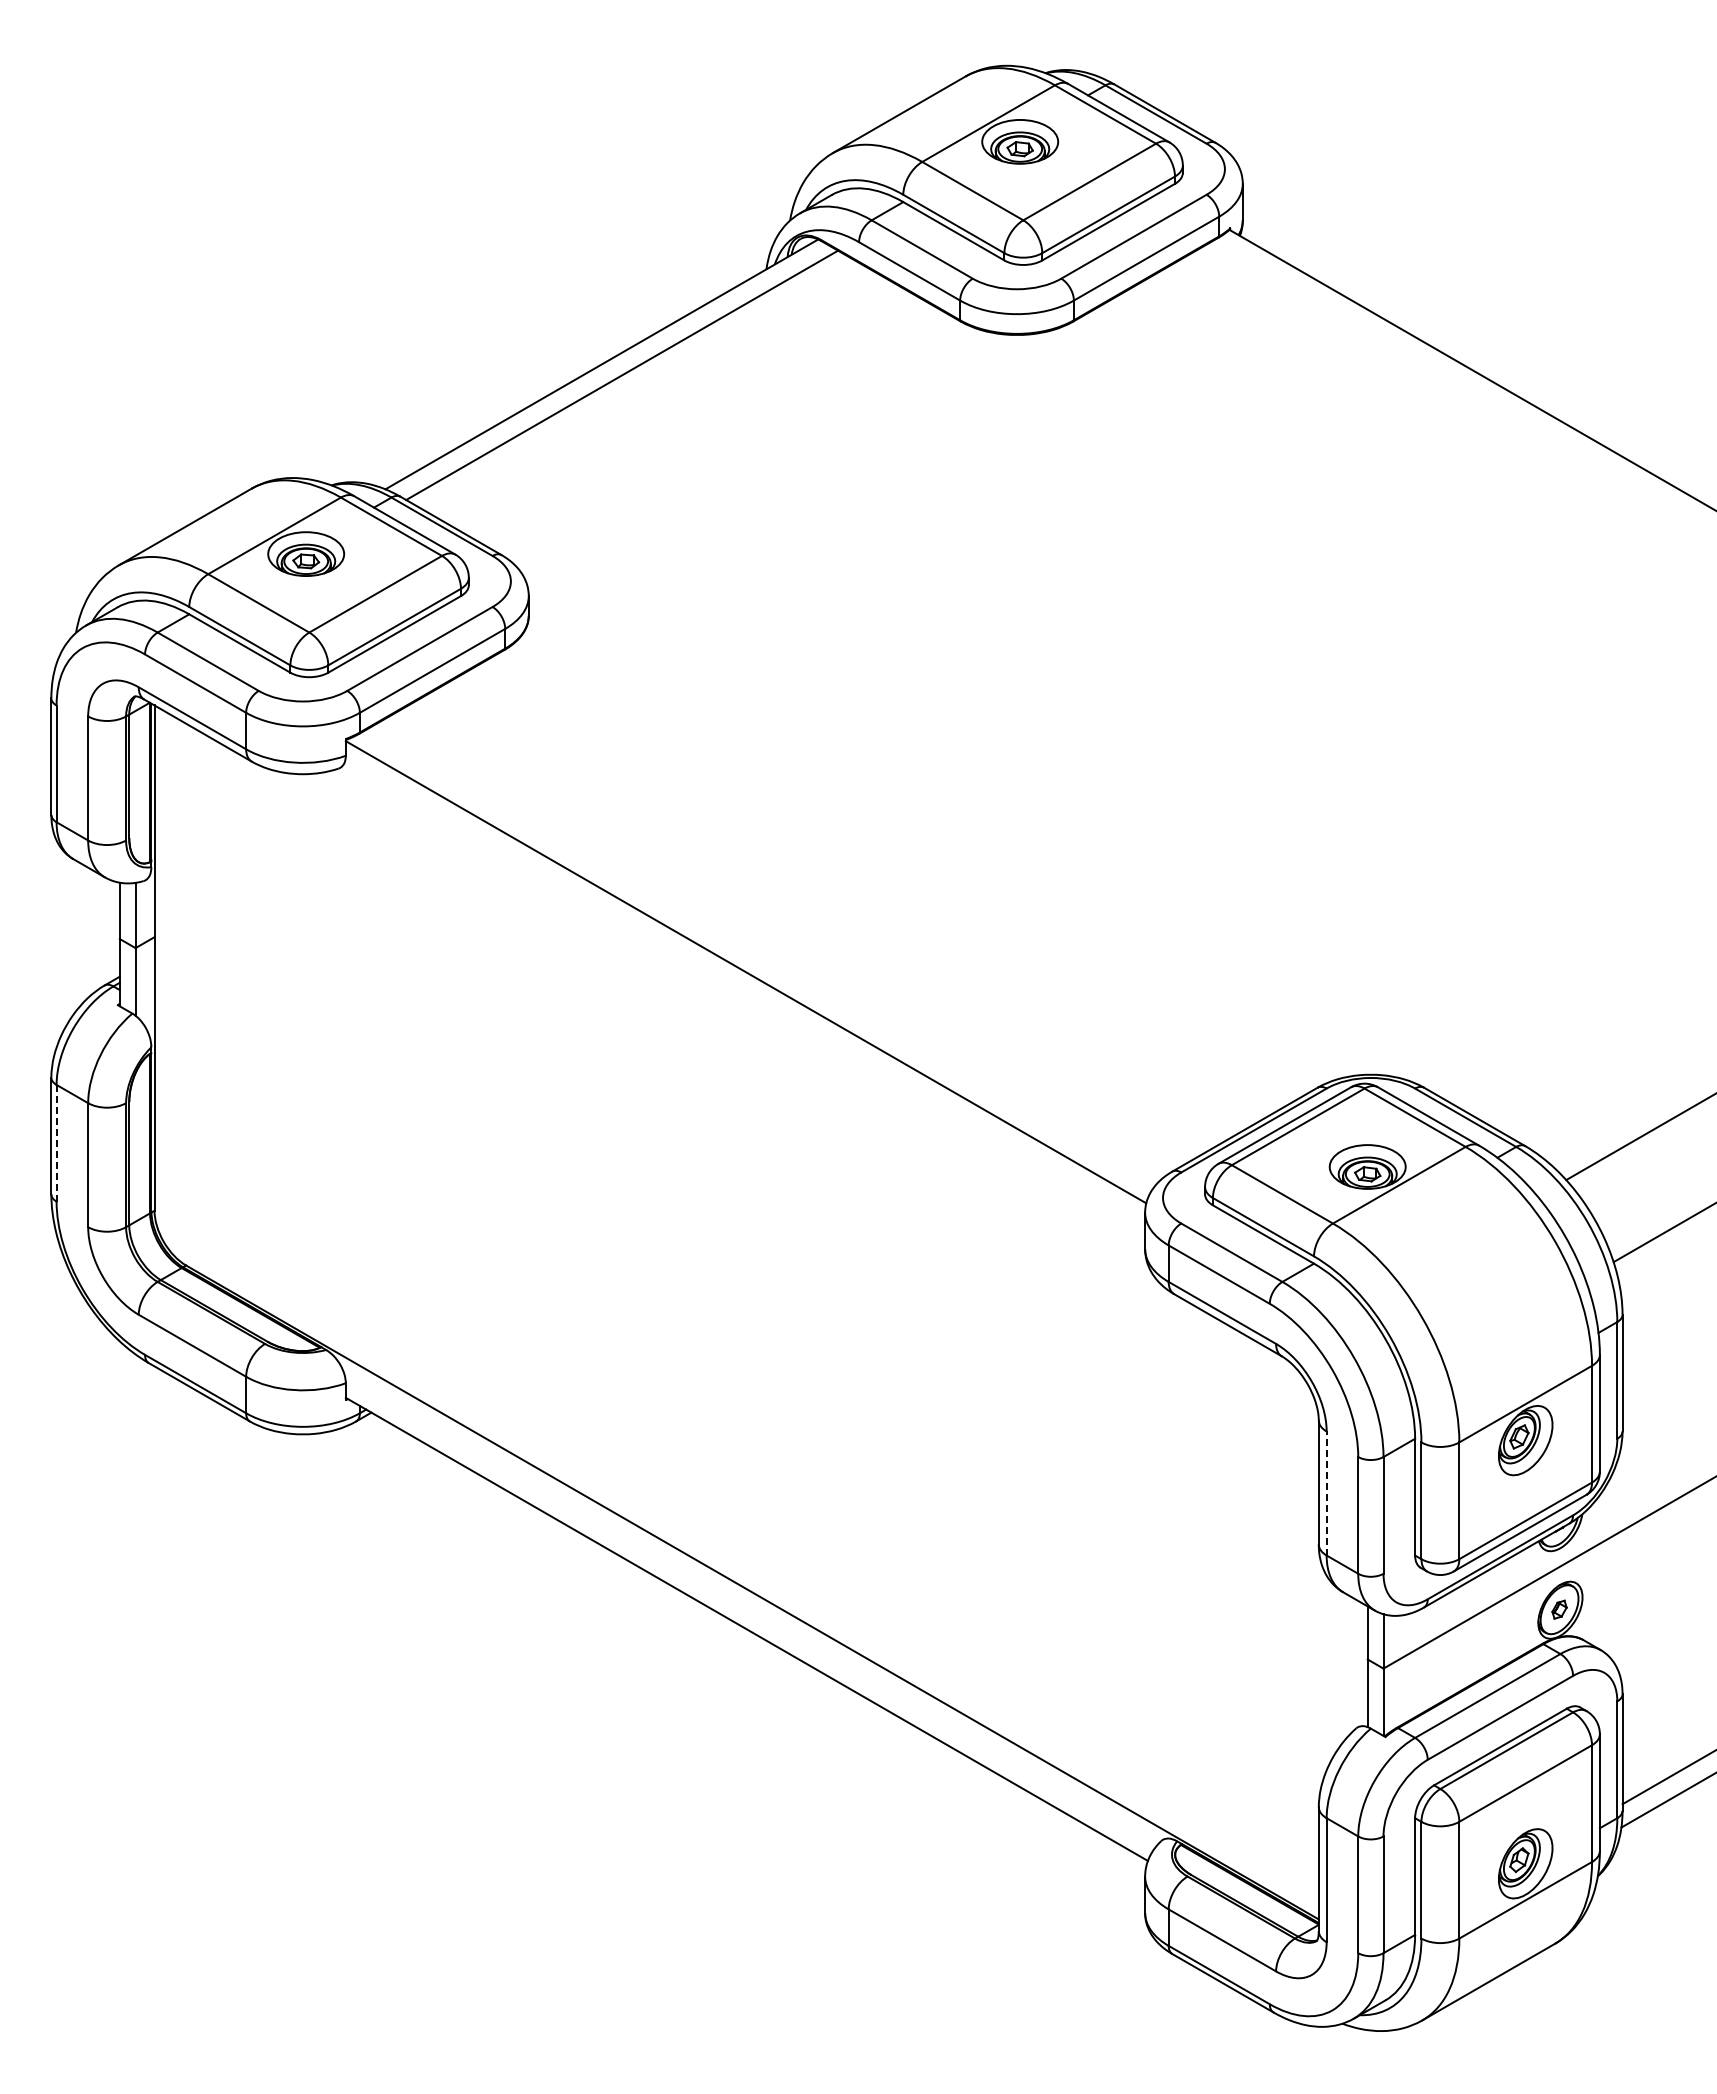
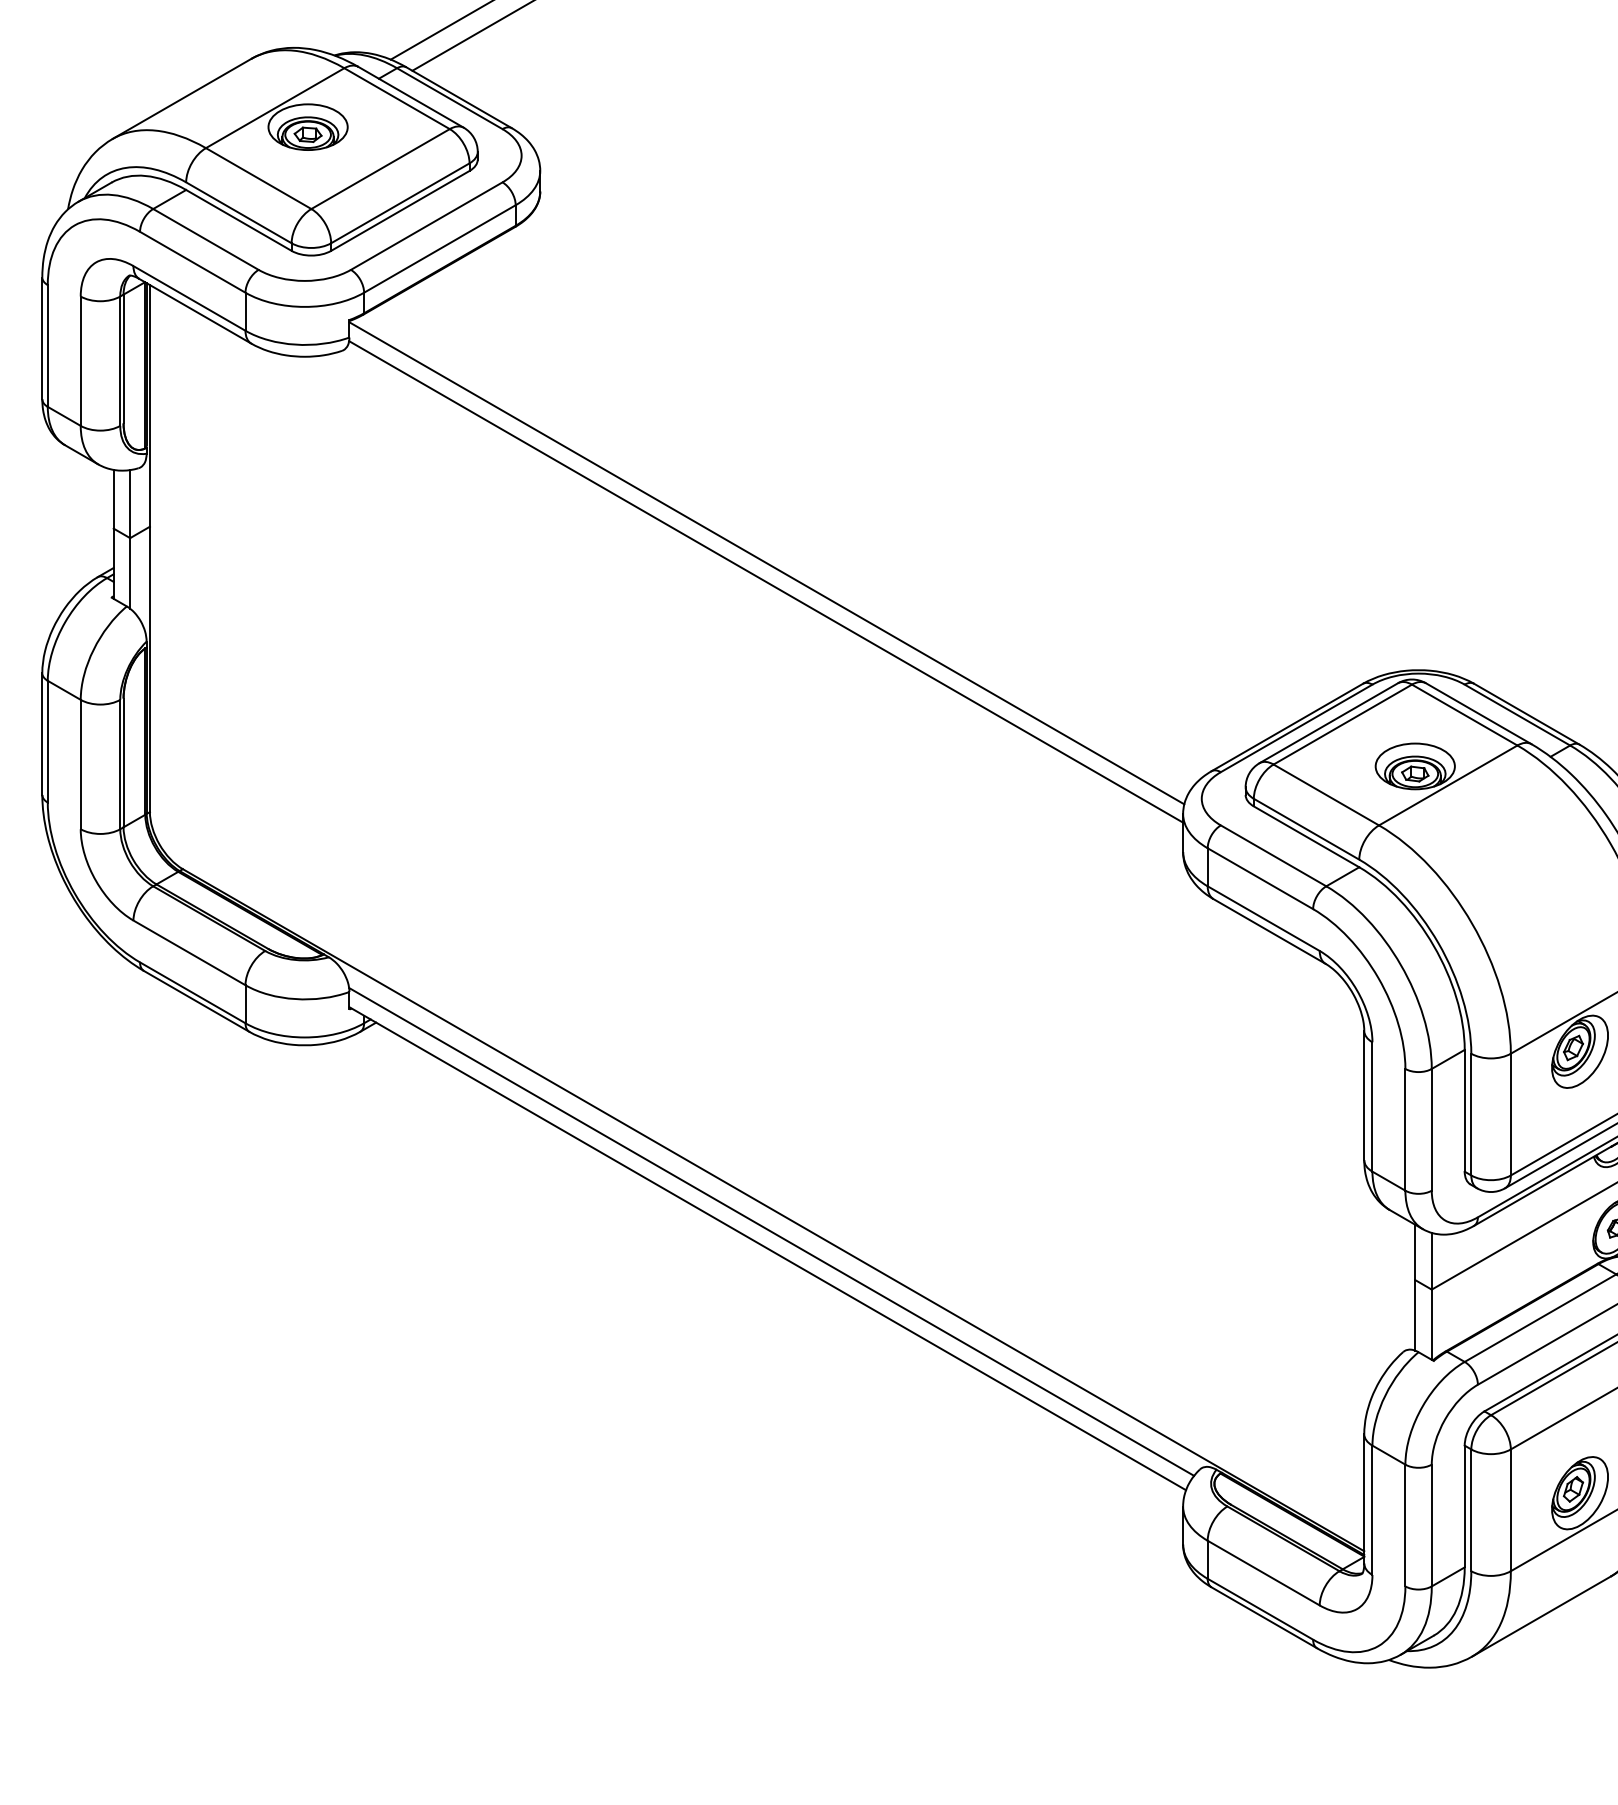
line: (745, 989) -> (766, 581), added
line: (56, 1142) -> (47, 740), dashed -> solid
line: (1326, 1493) -> (1372, 1106), dashed -> solid
line: (750, 1613) -> (771, 1232), added

